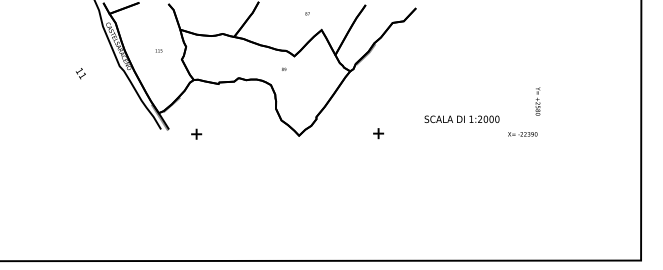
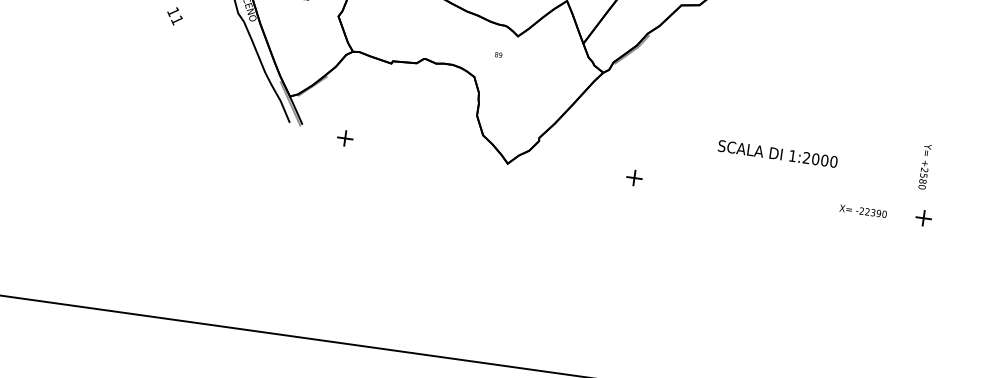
text: (537, 101) -> (924, 166), moved
text: (461, 118) -> (777, 152), moved
part: (560, 132) -> (923, 216), added

